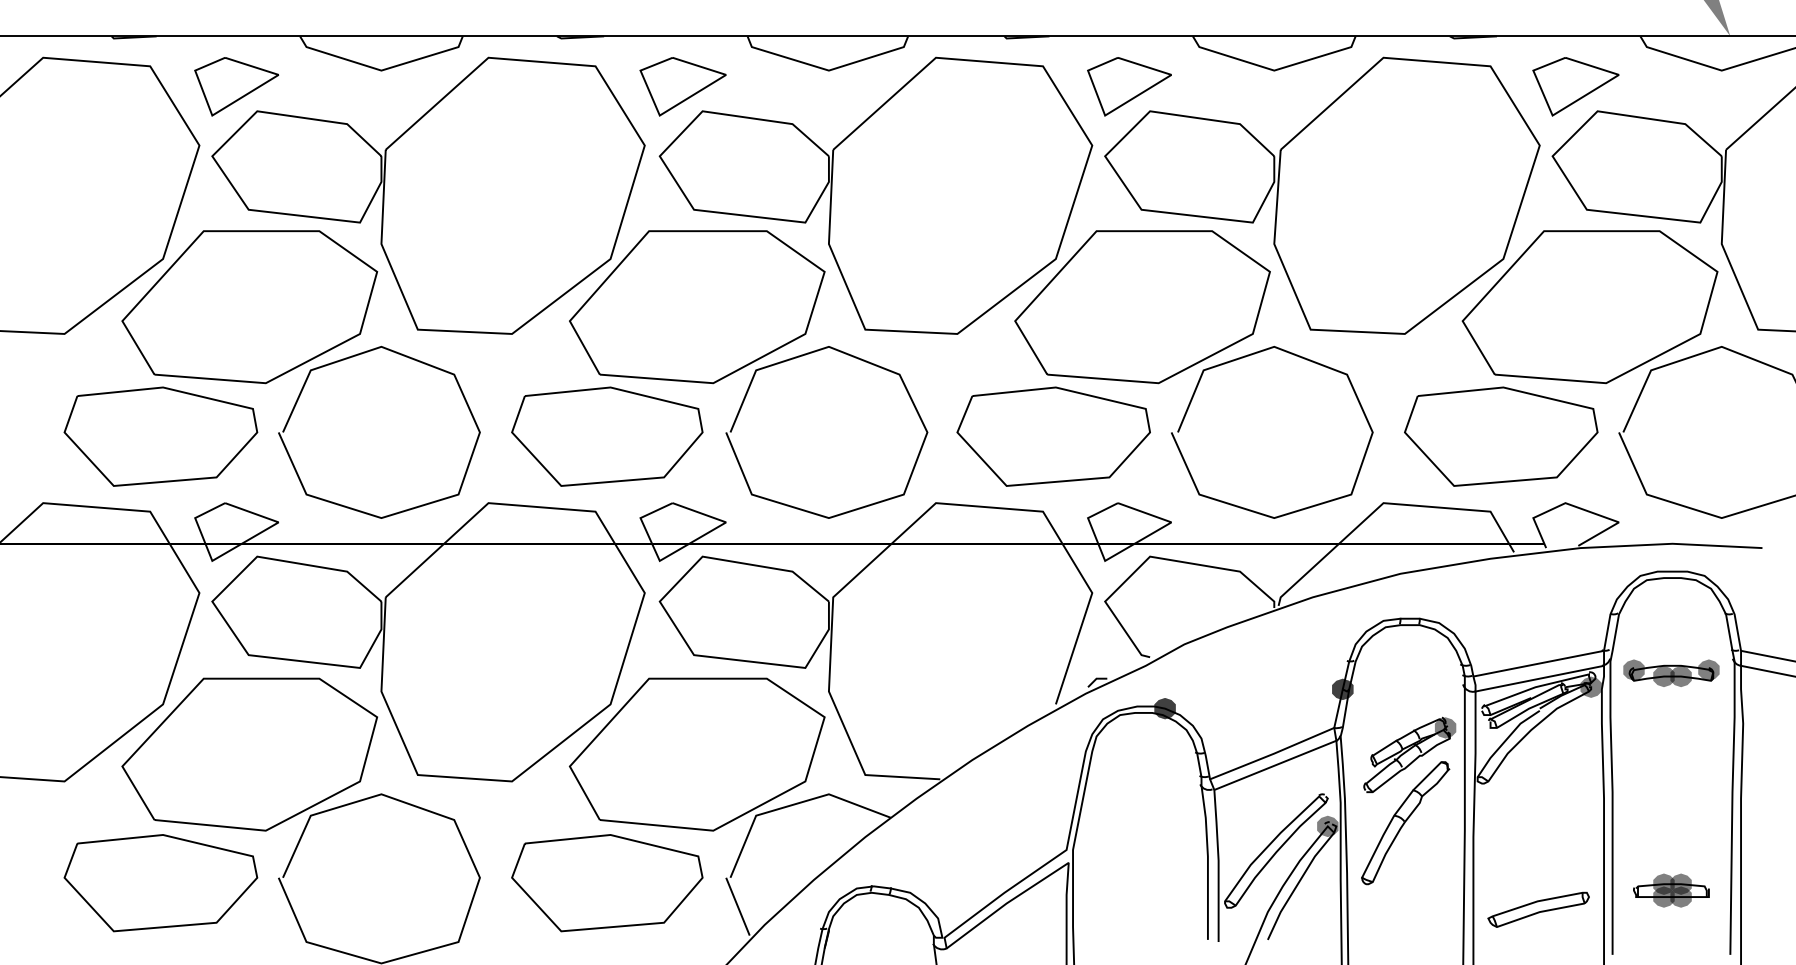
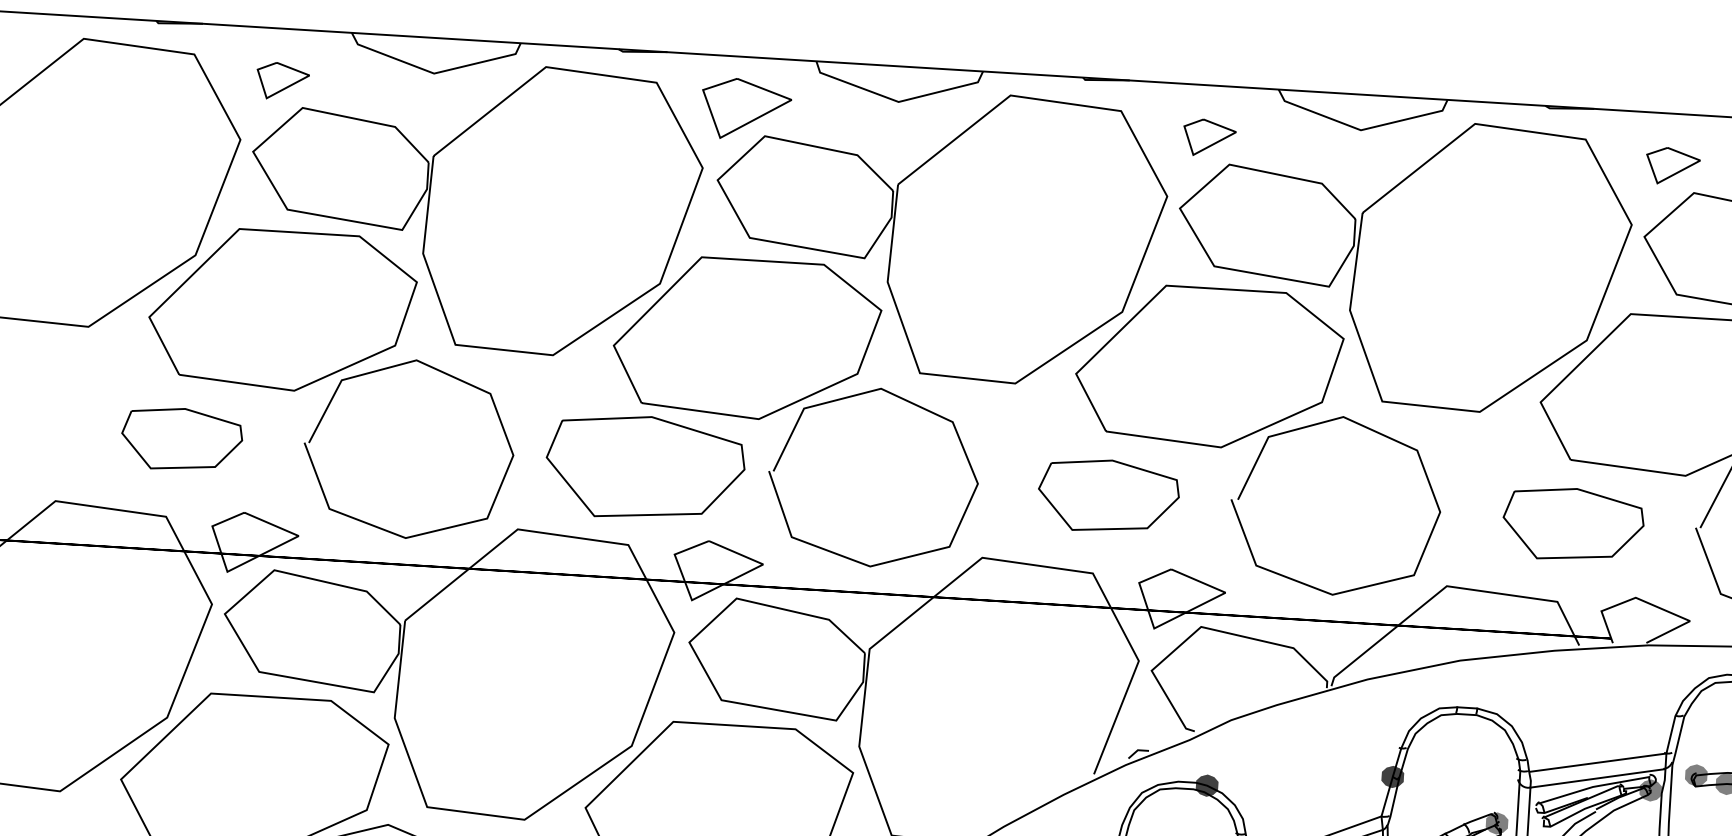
part: (236, 86) -> (282, 80), size x0.6
part: (1129, 86) -> (1209, 137), size x0.6
part: (1575, 86) -> (1672, 165), size x0.6
part: (160, 436) -> (181, 439), size x0.6
part: (1053, 436) -> (1108, 496), size x0.7
part: (1501, 436) -> (1573, 524), size x0.7

